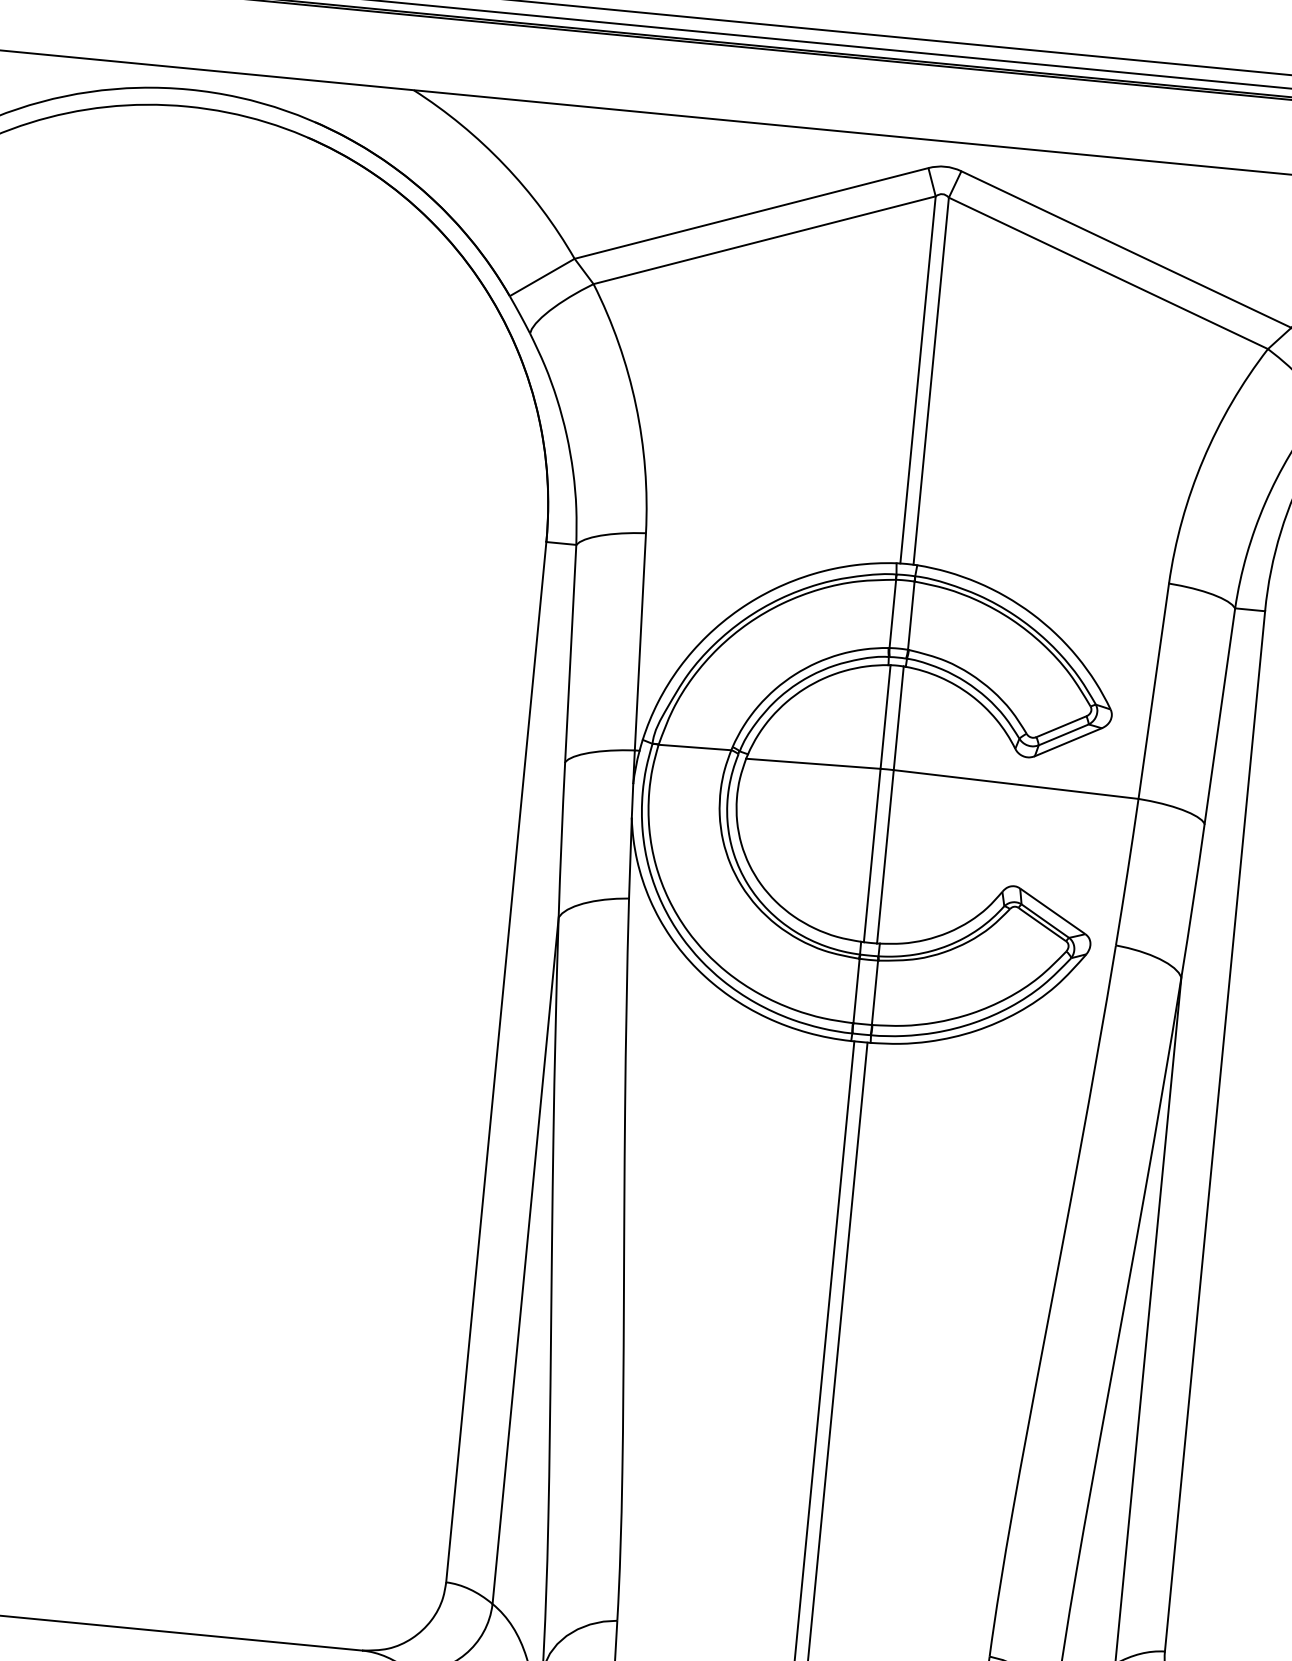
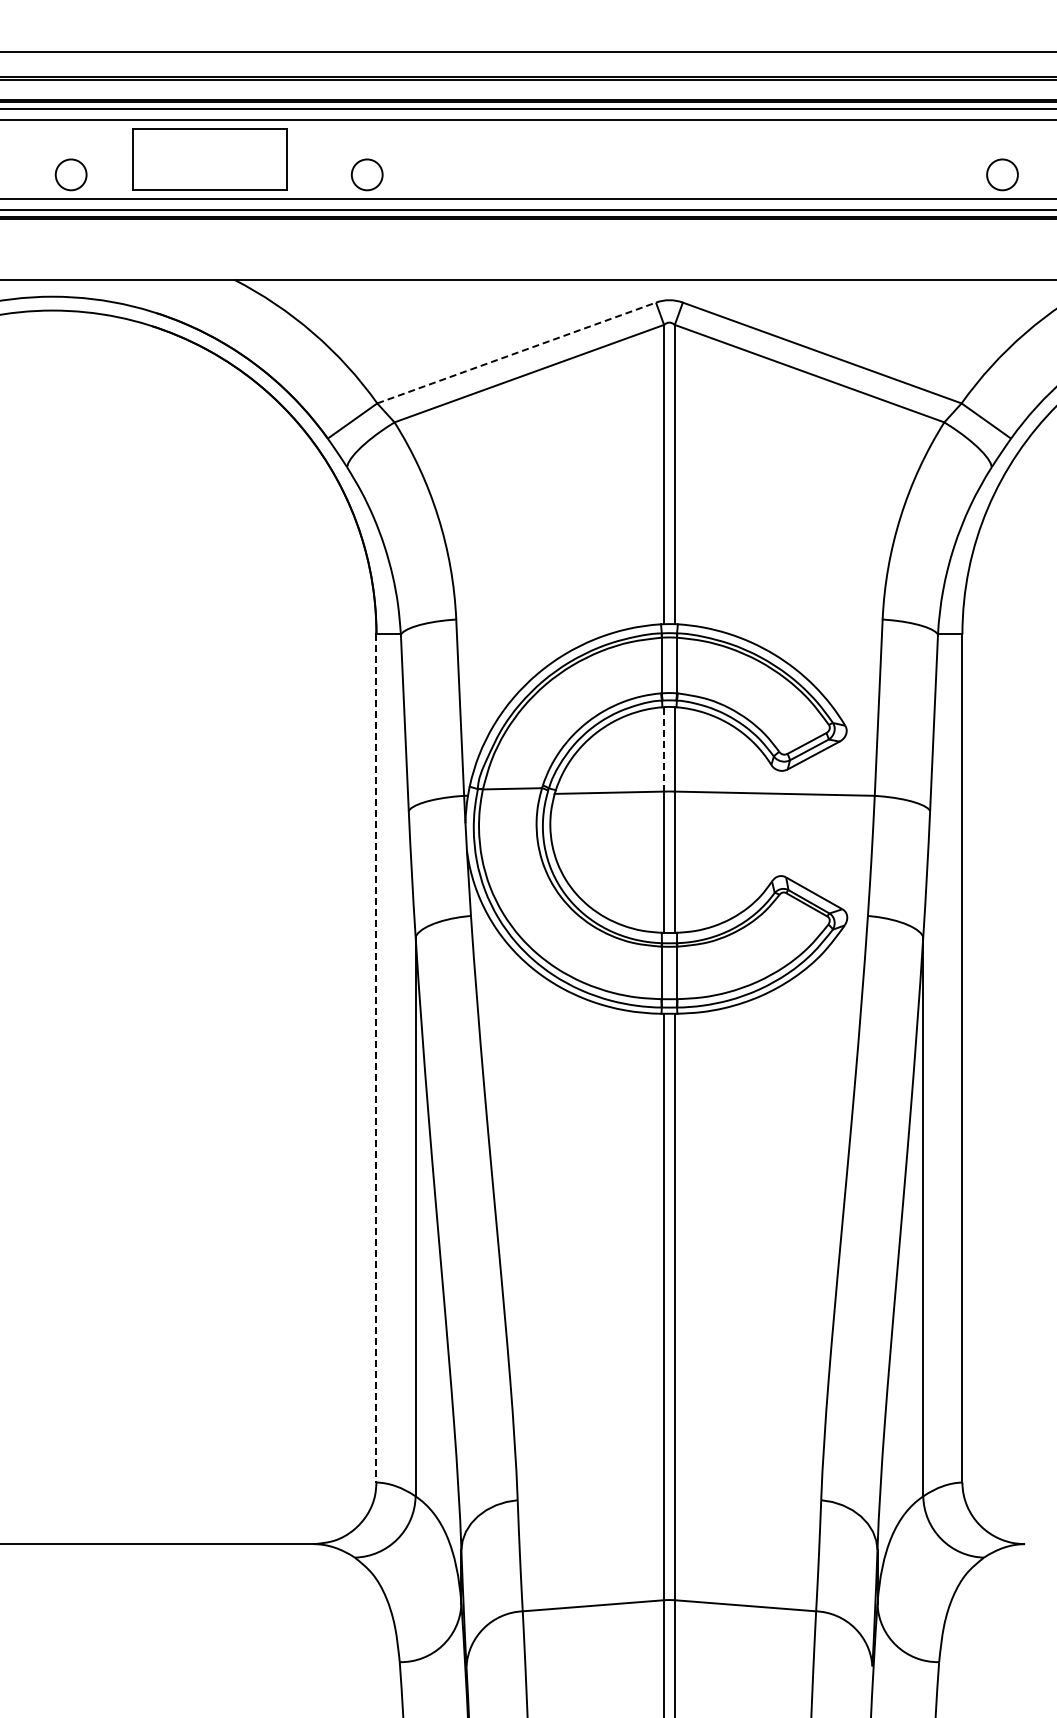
line: (752, 212) -> (517, 352), solid -> dashed
line: (886, 716) -> (664, 748), solid -> dashed
line: (496, 1062) -> (376, 1058), solid -> dashed

